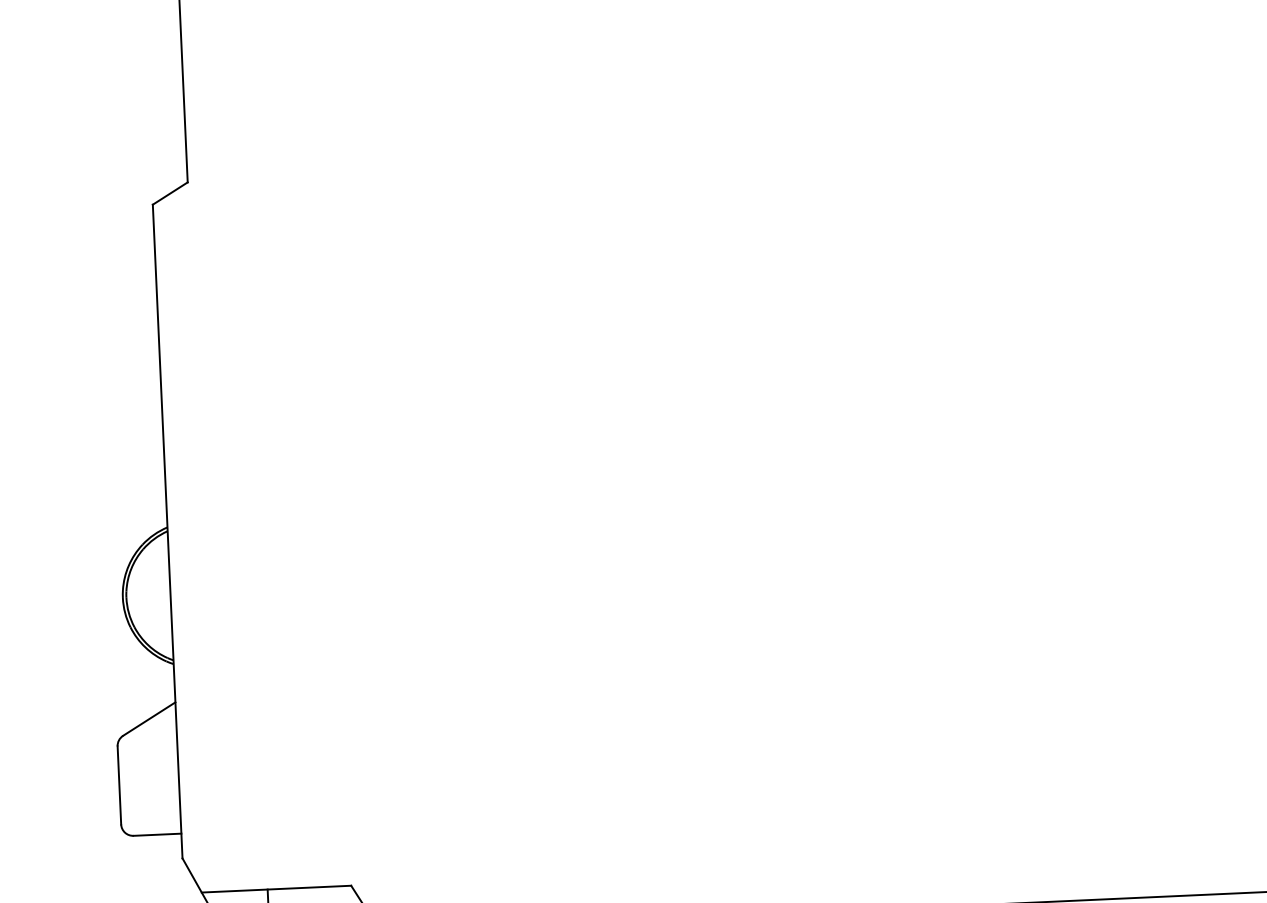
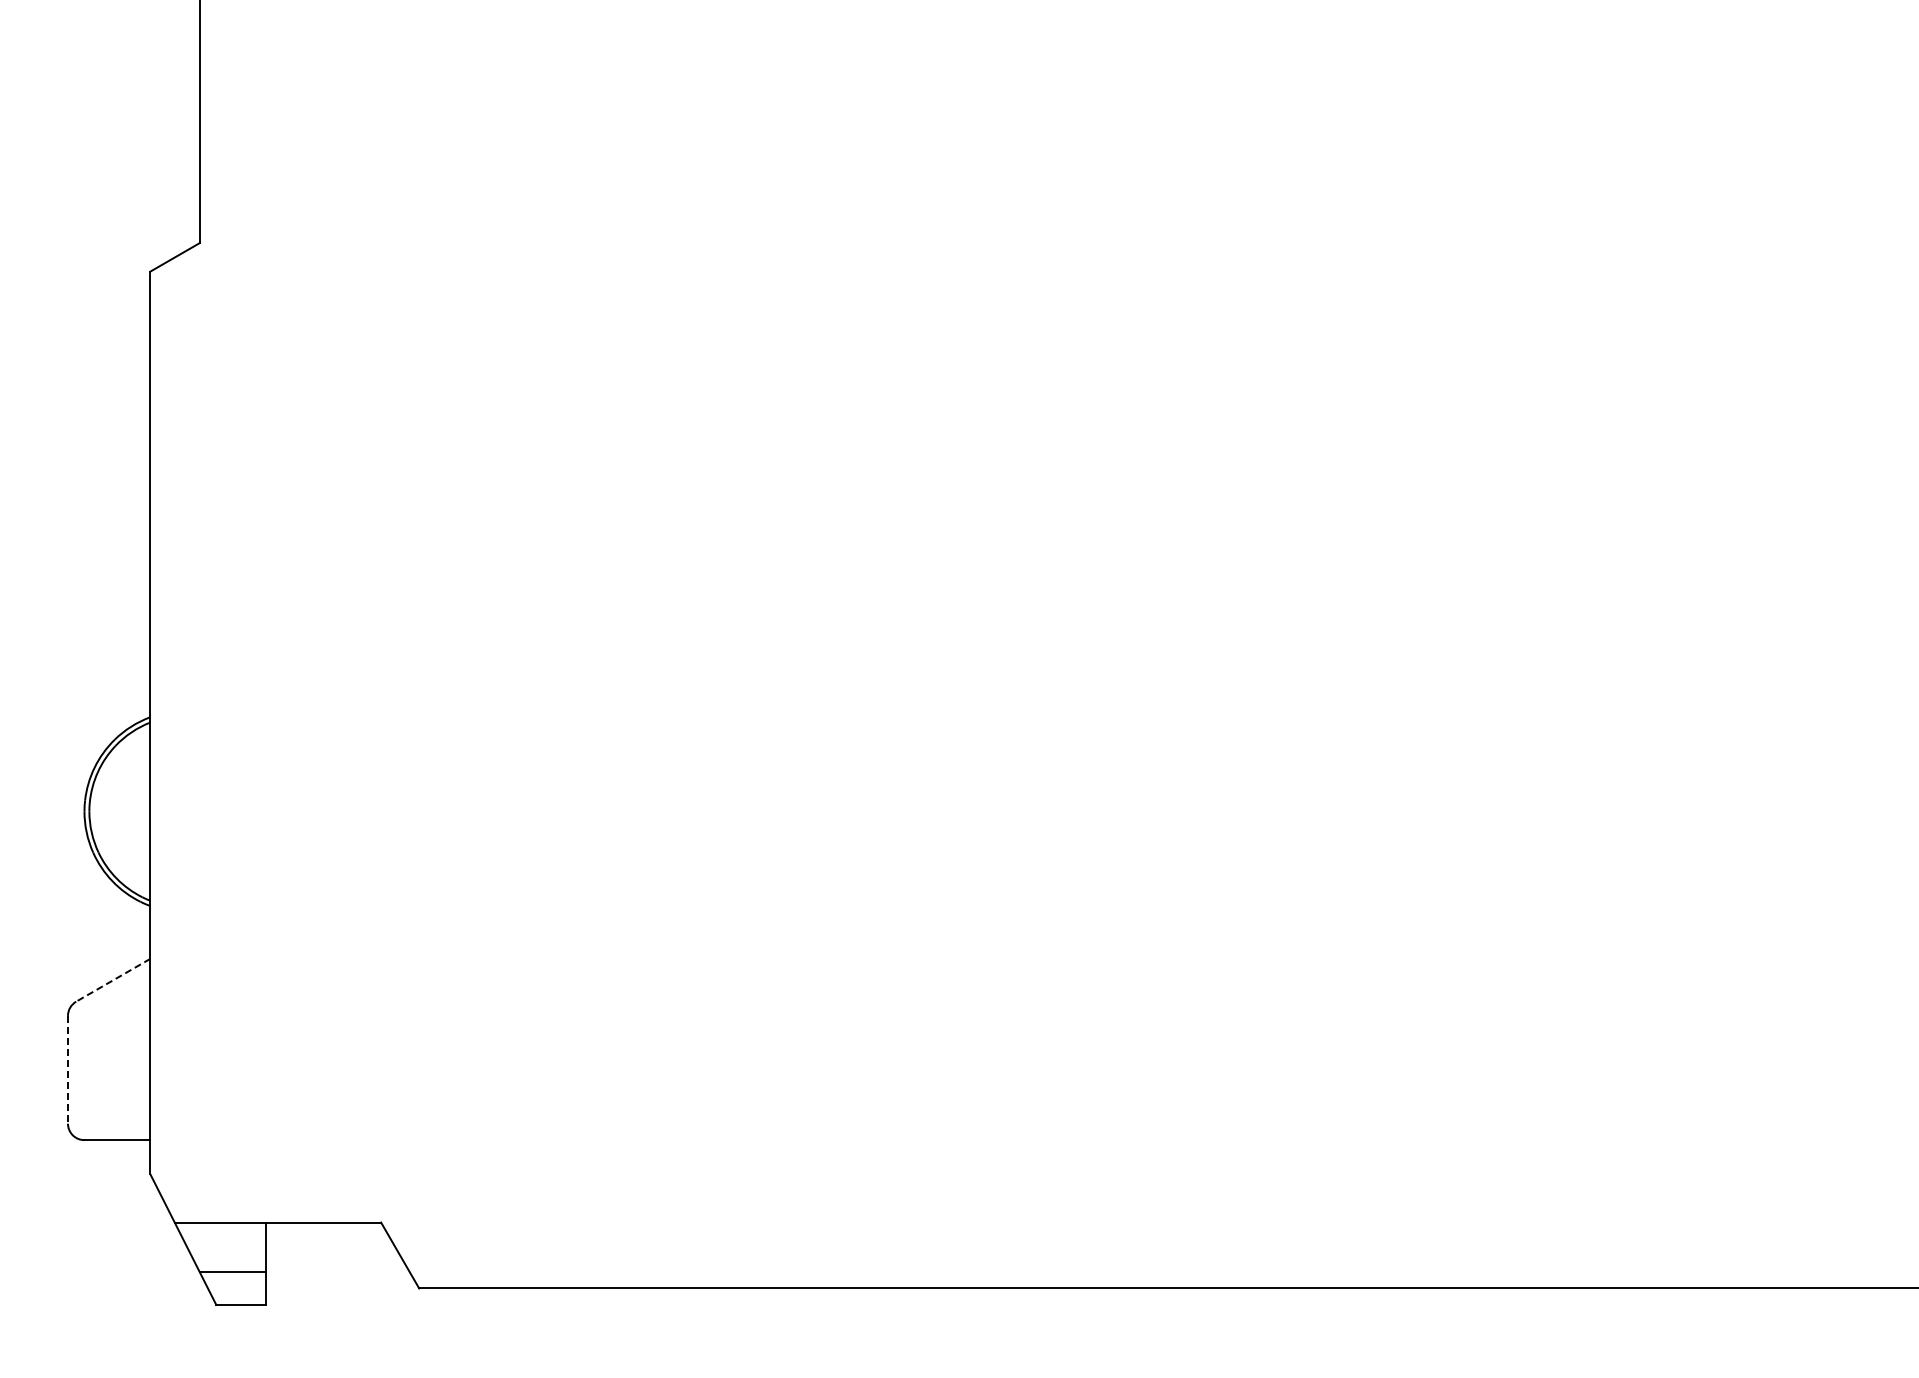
line: (149, 719) -> (113, 980), solid -> dashed
line: (119, 785) -> (67, 1069), solid -> dashed

